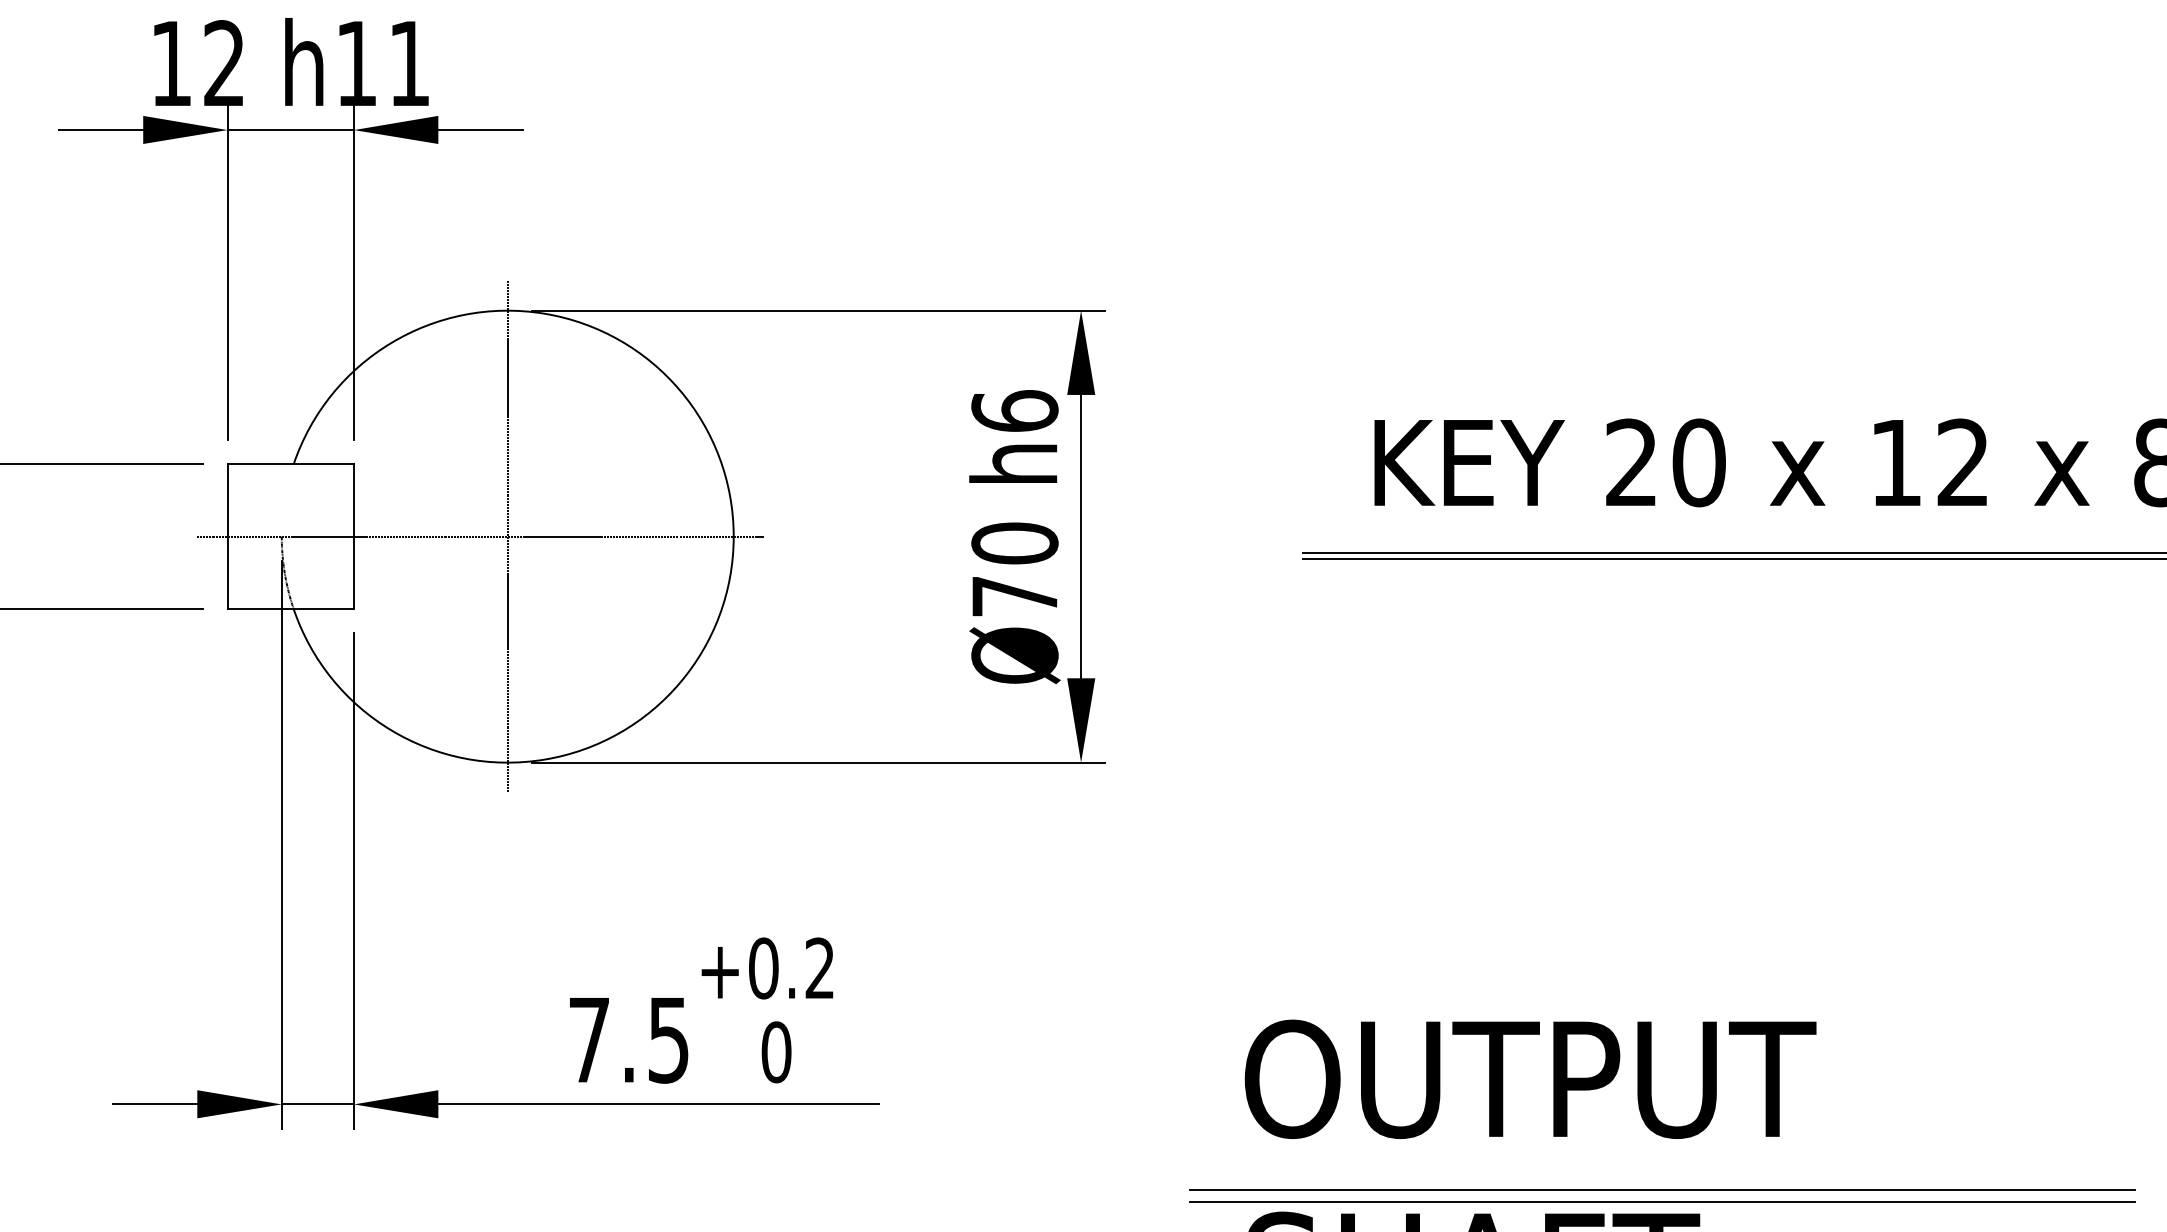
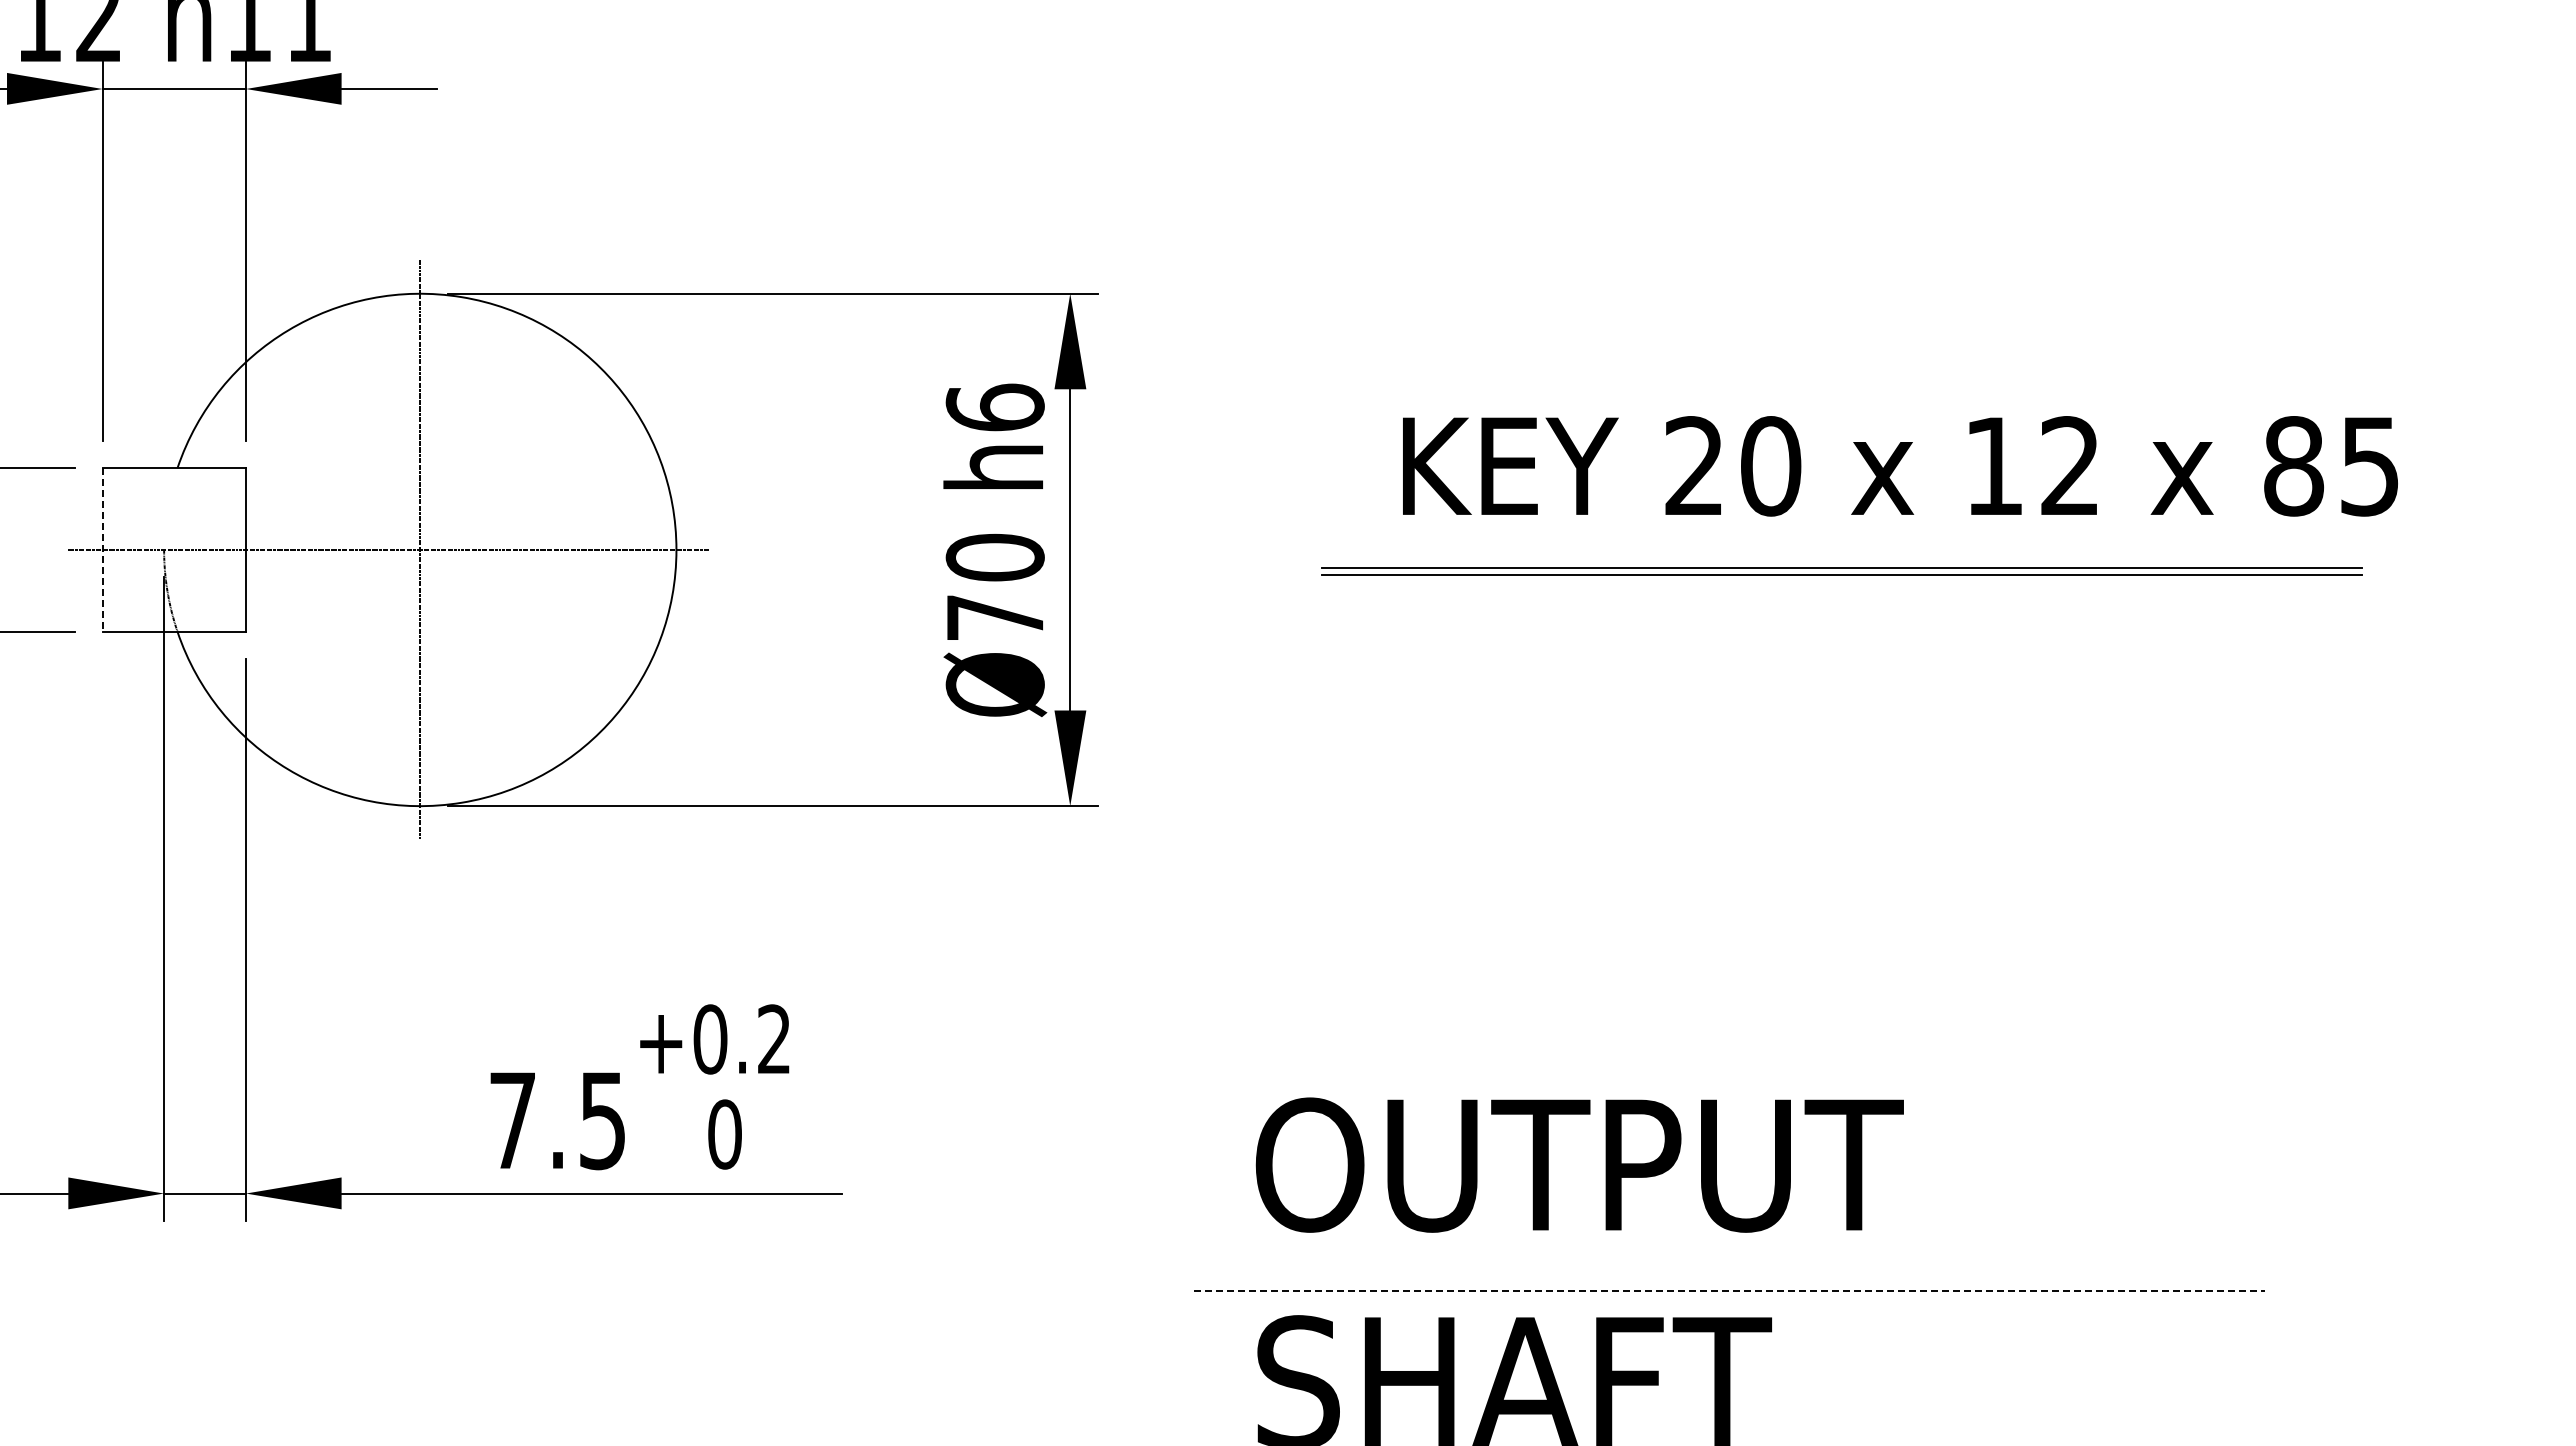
line: (227, 536) -> (102, 549), solid -> dashed
line: (1662, 1189) -> (1729, 1290), solid -> dashed
line: (1661, 1202) -> (1728, 1304), removed

